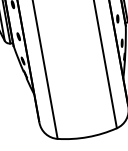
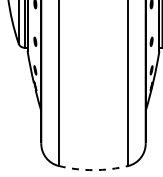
arc: (87, 137) -> (93, 170), solid -> dashed

